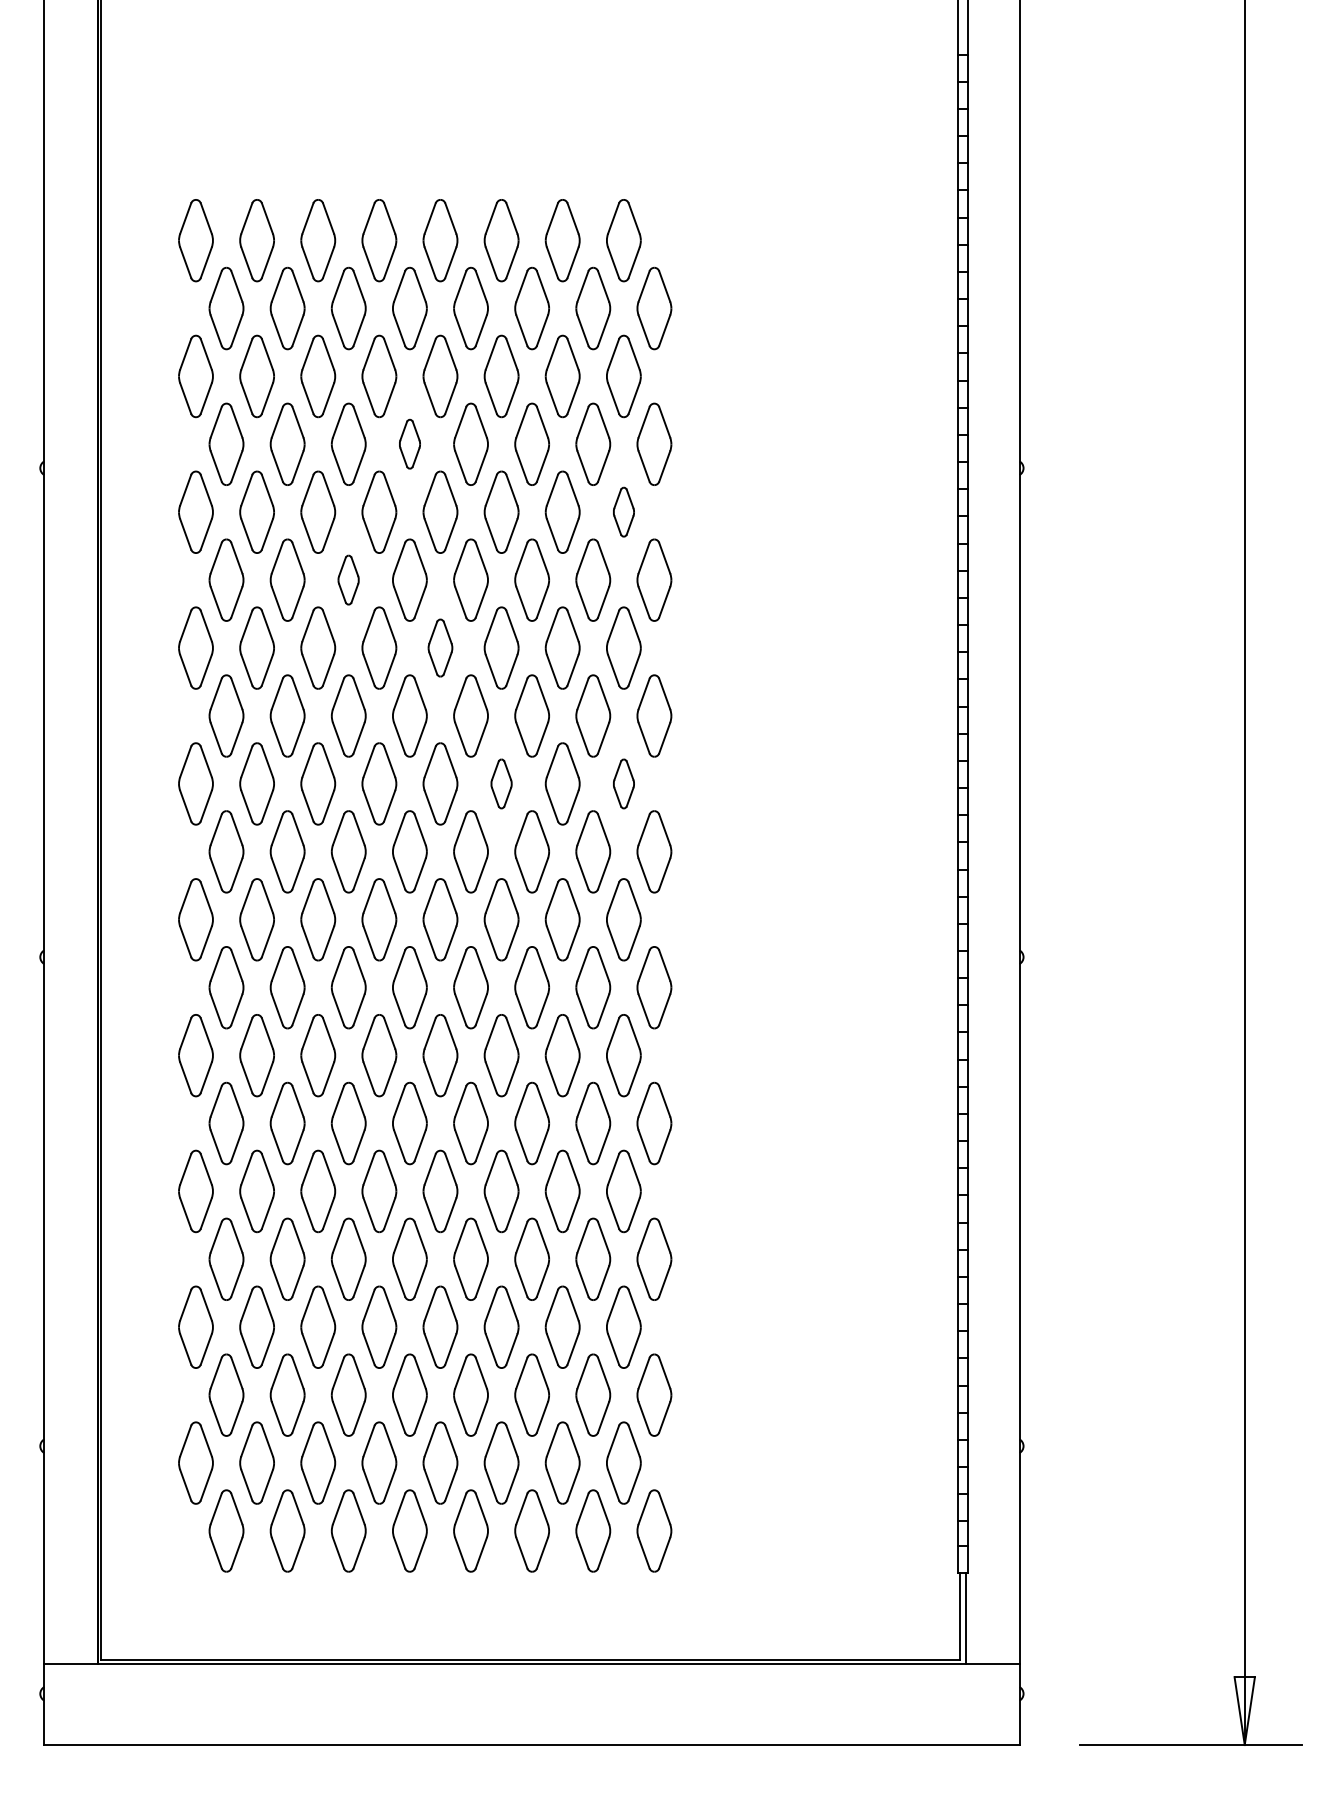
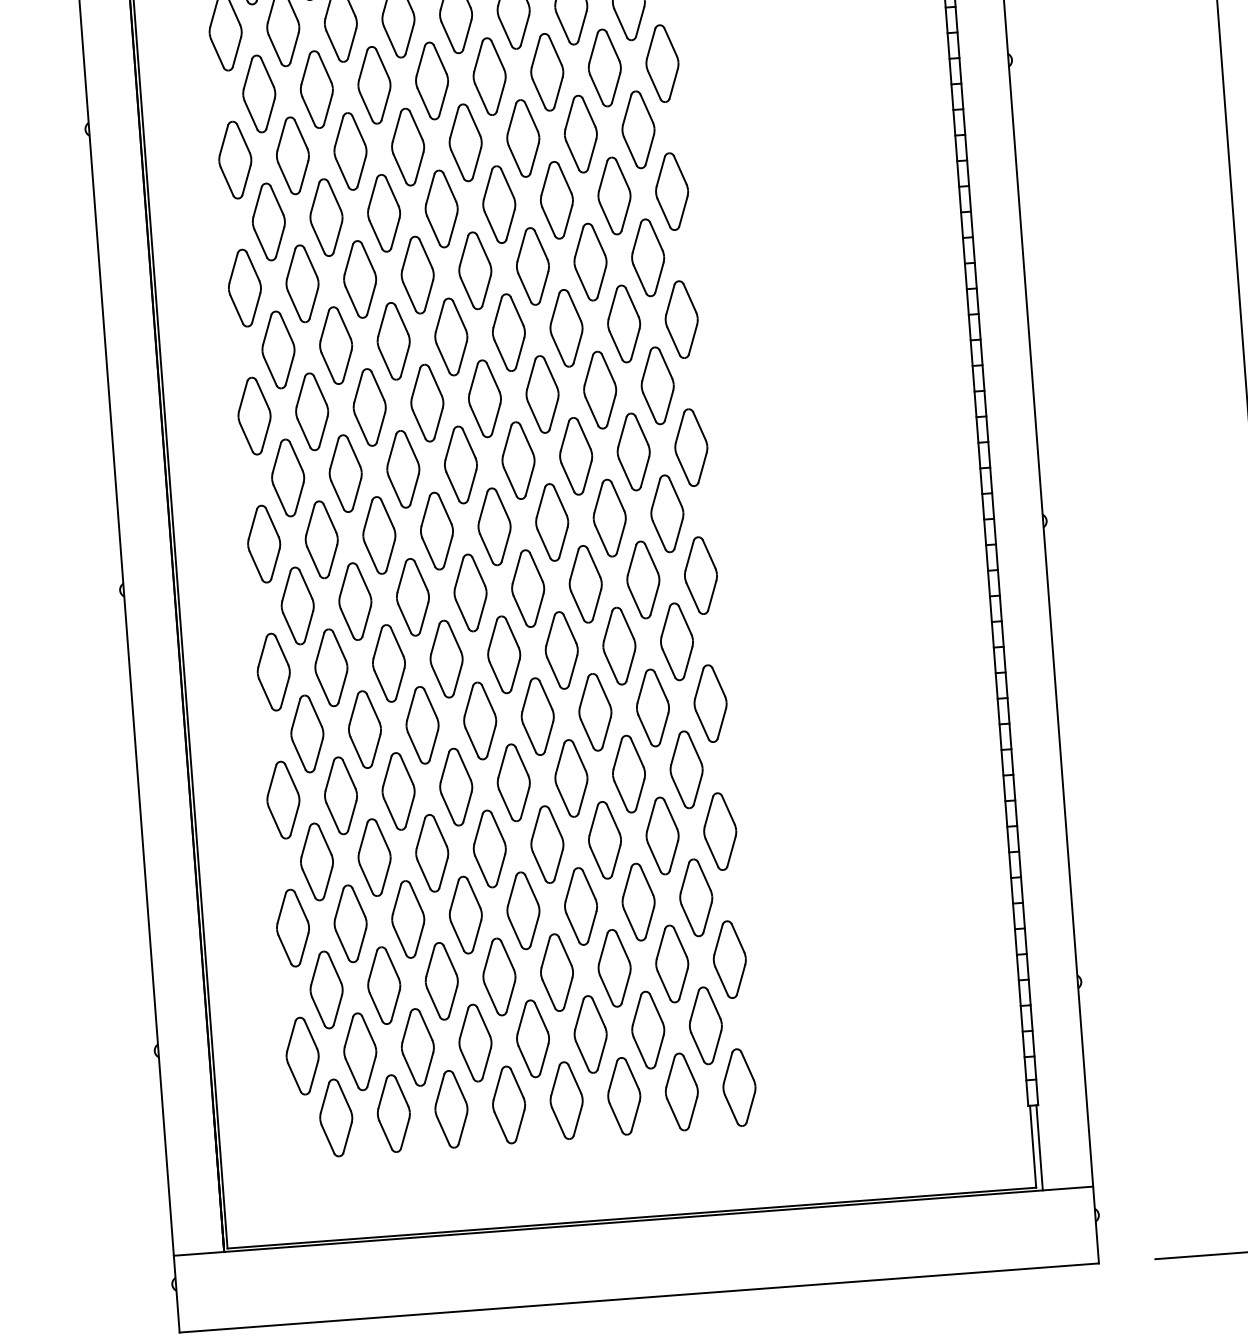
part: (409, 443) -> (431, 80), size x1.67
part: (623, 511) -> (638, 129), size x1.67
part: (348, 579) -> (383, 212), size x1.67
part: (440, 647) -> (475, 270), size x1.43
part: (501, 783) -> (542, 394), size x1.67
part: (623, 783) -> (657, 385), size x1.67

